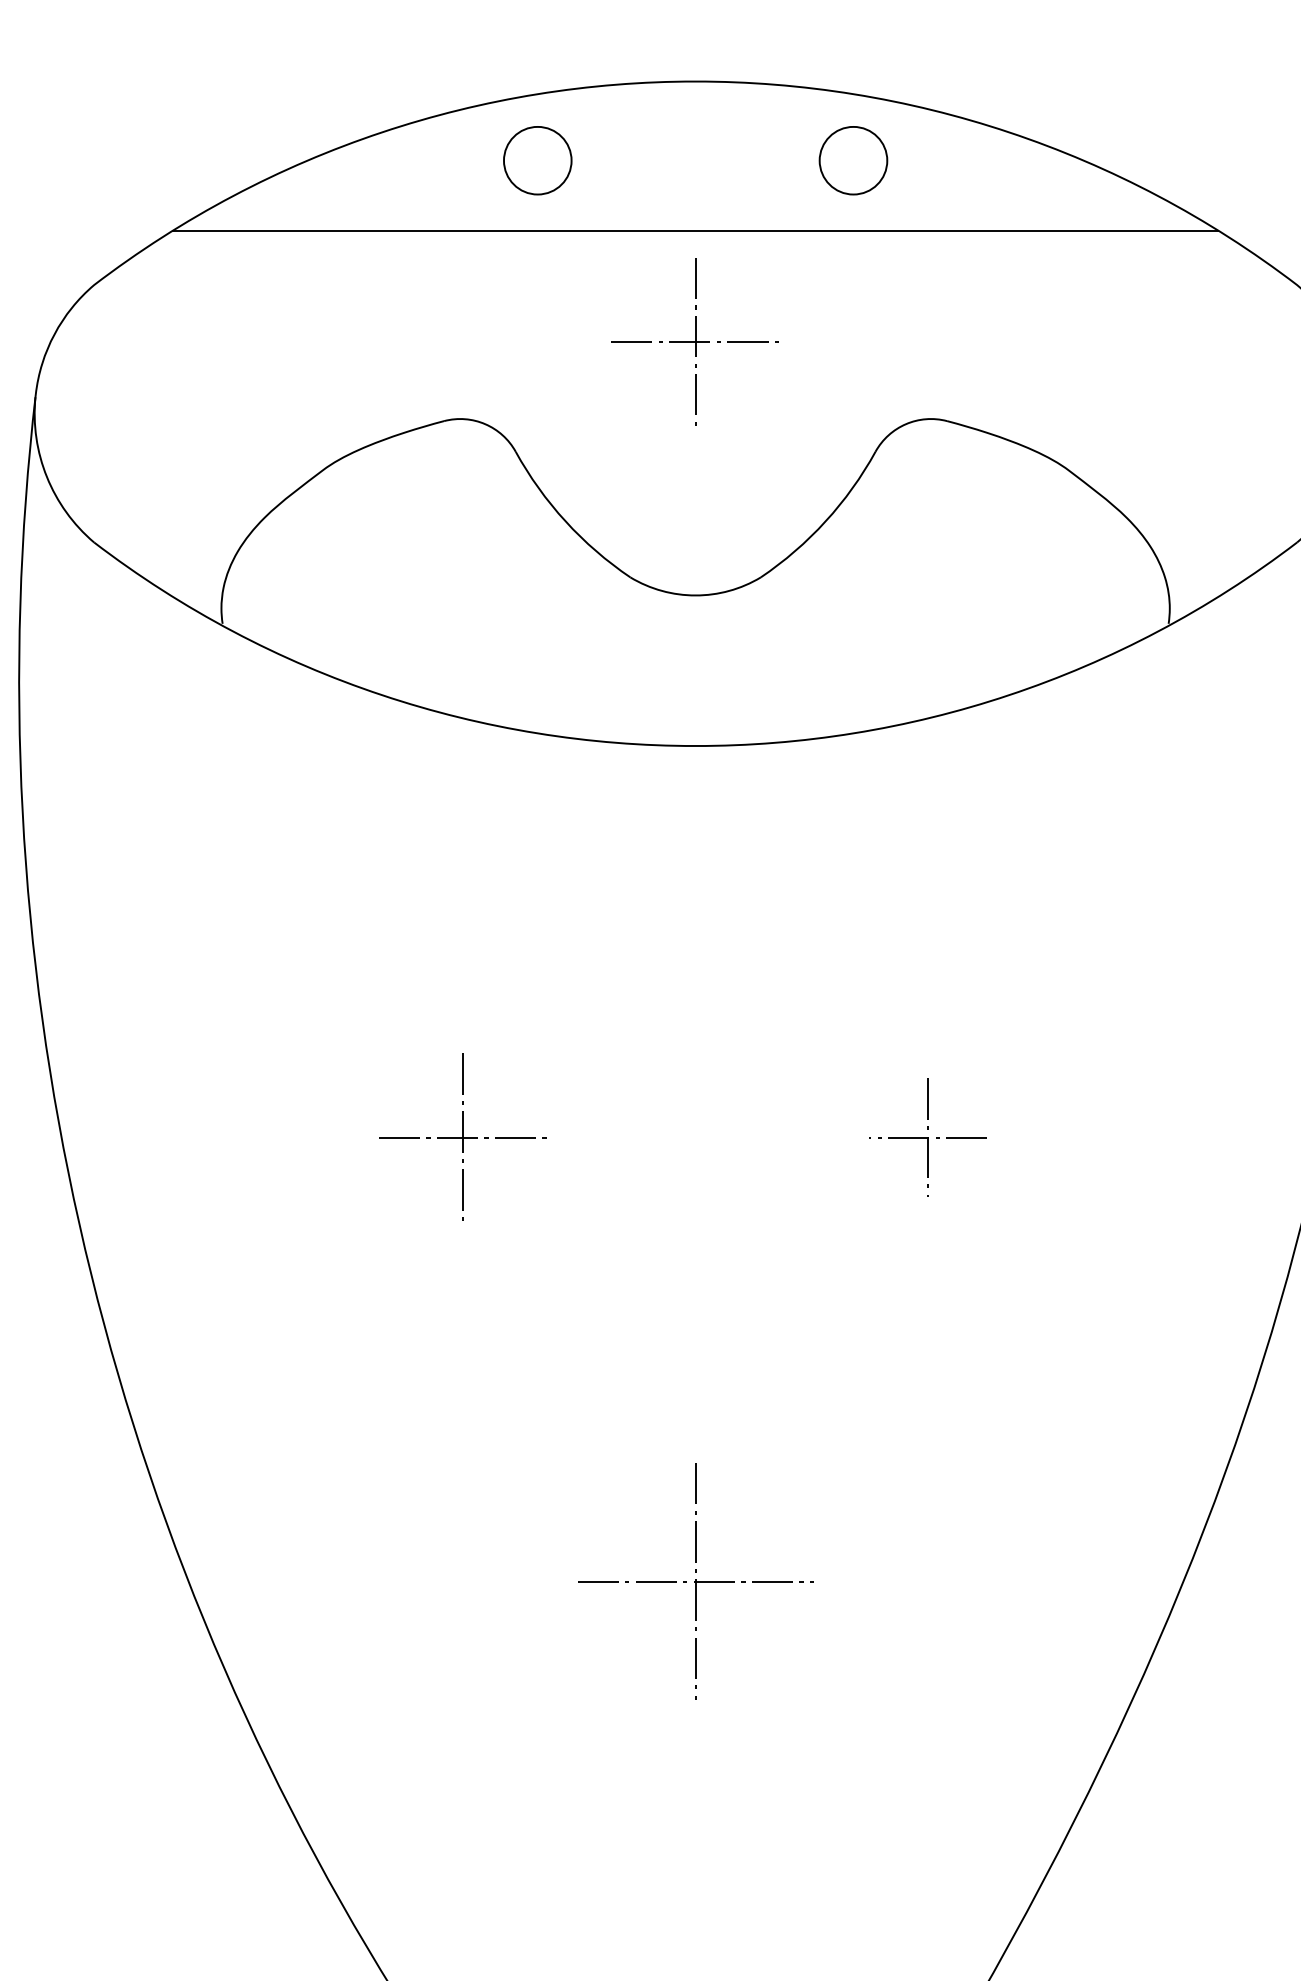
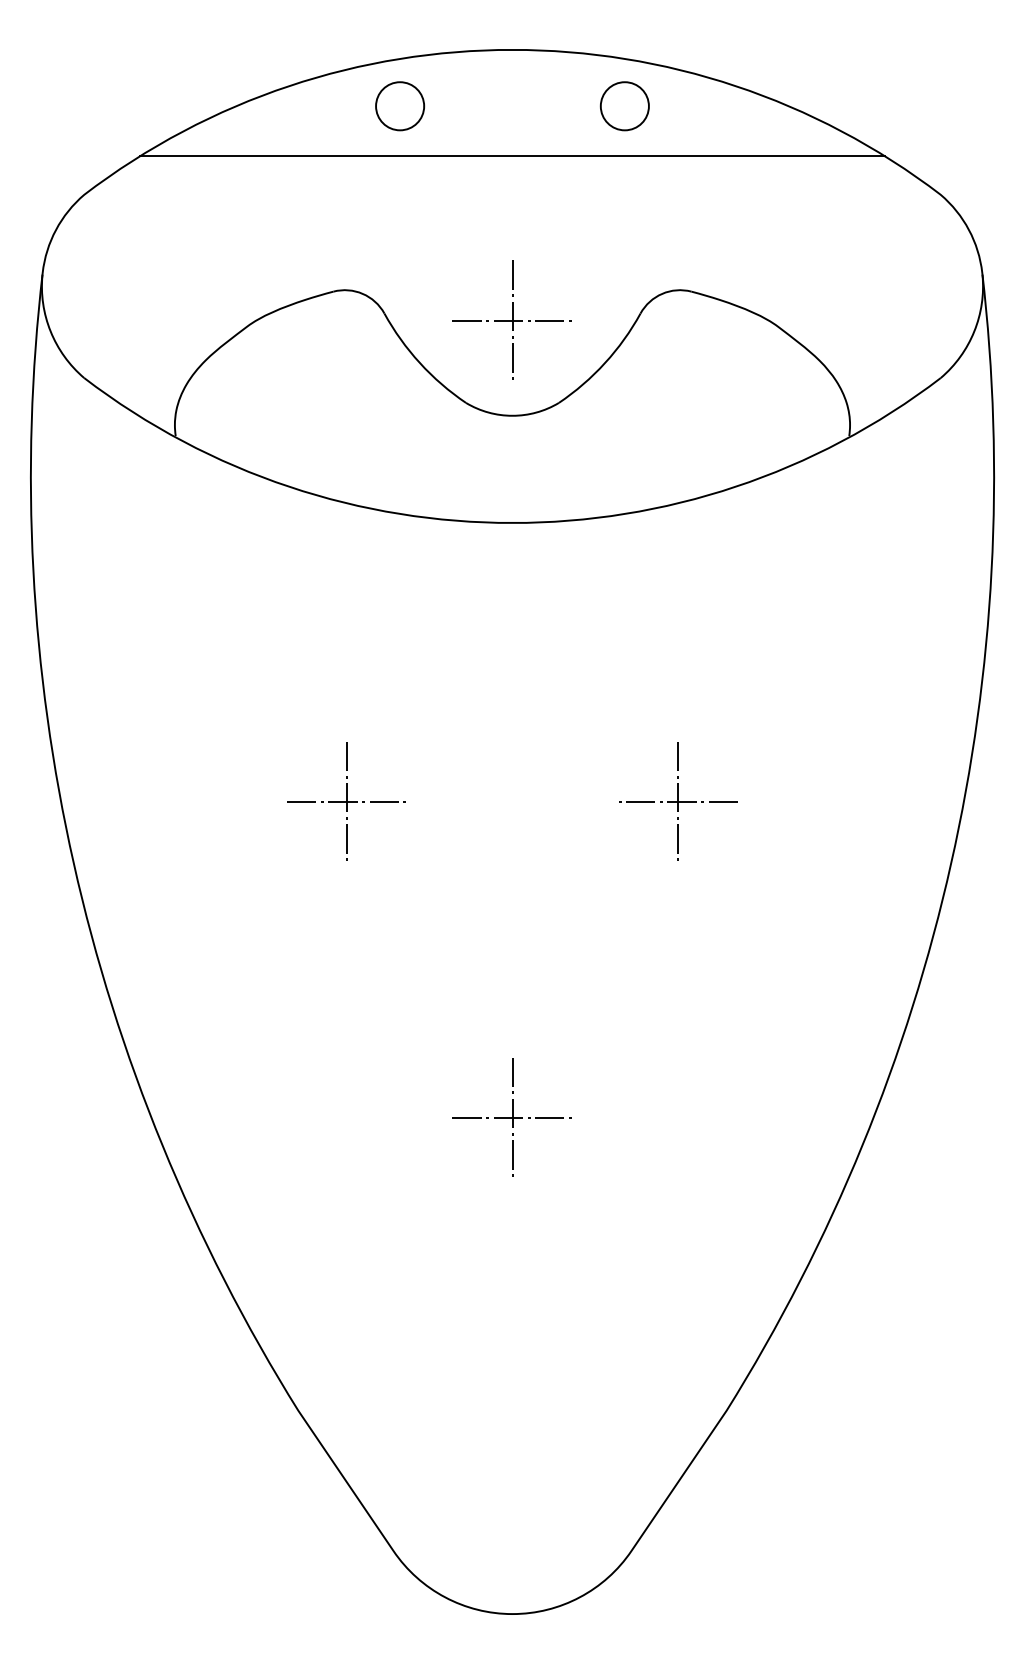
part: (694, 340) -> (511, 319), moved
part: (928, 1137) -> (678, 801), size x1.43
part: (694, 1581) -> (511, 1117), size x0.71

